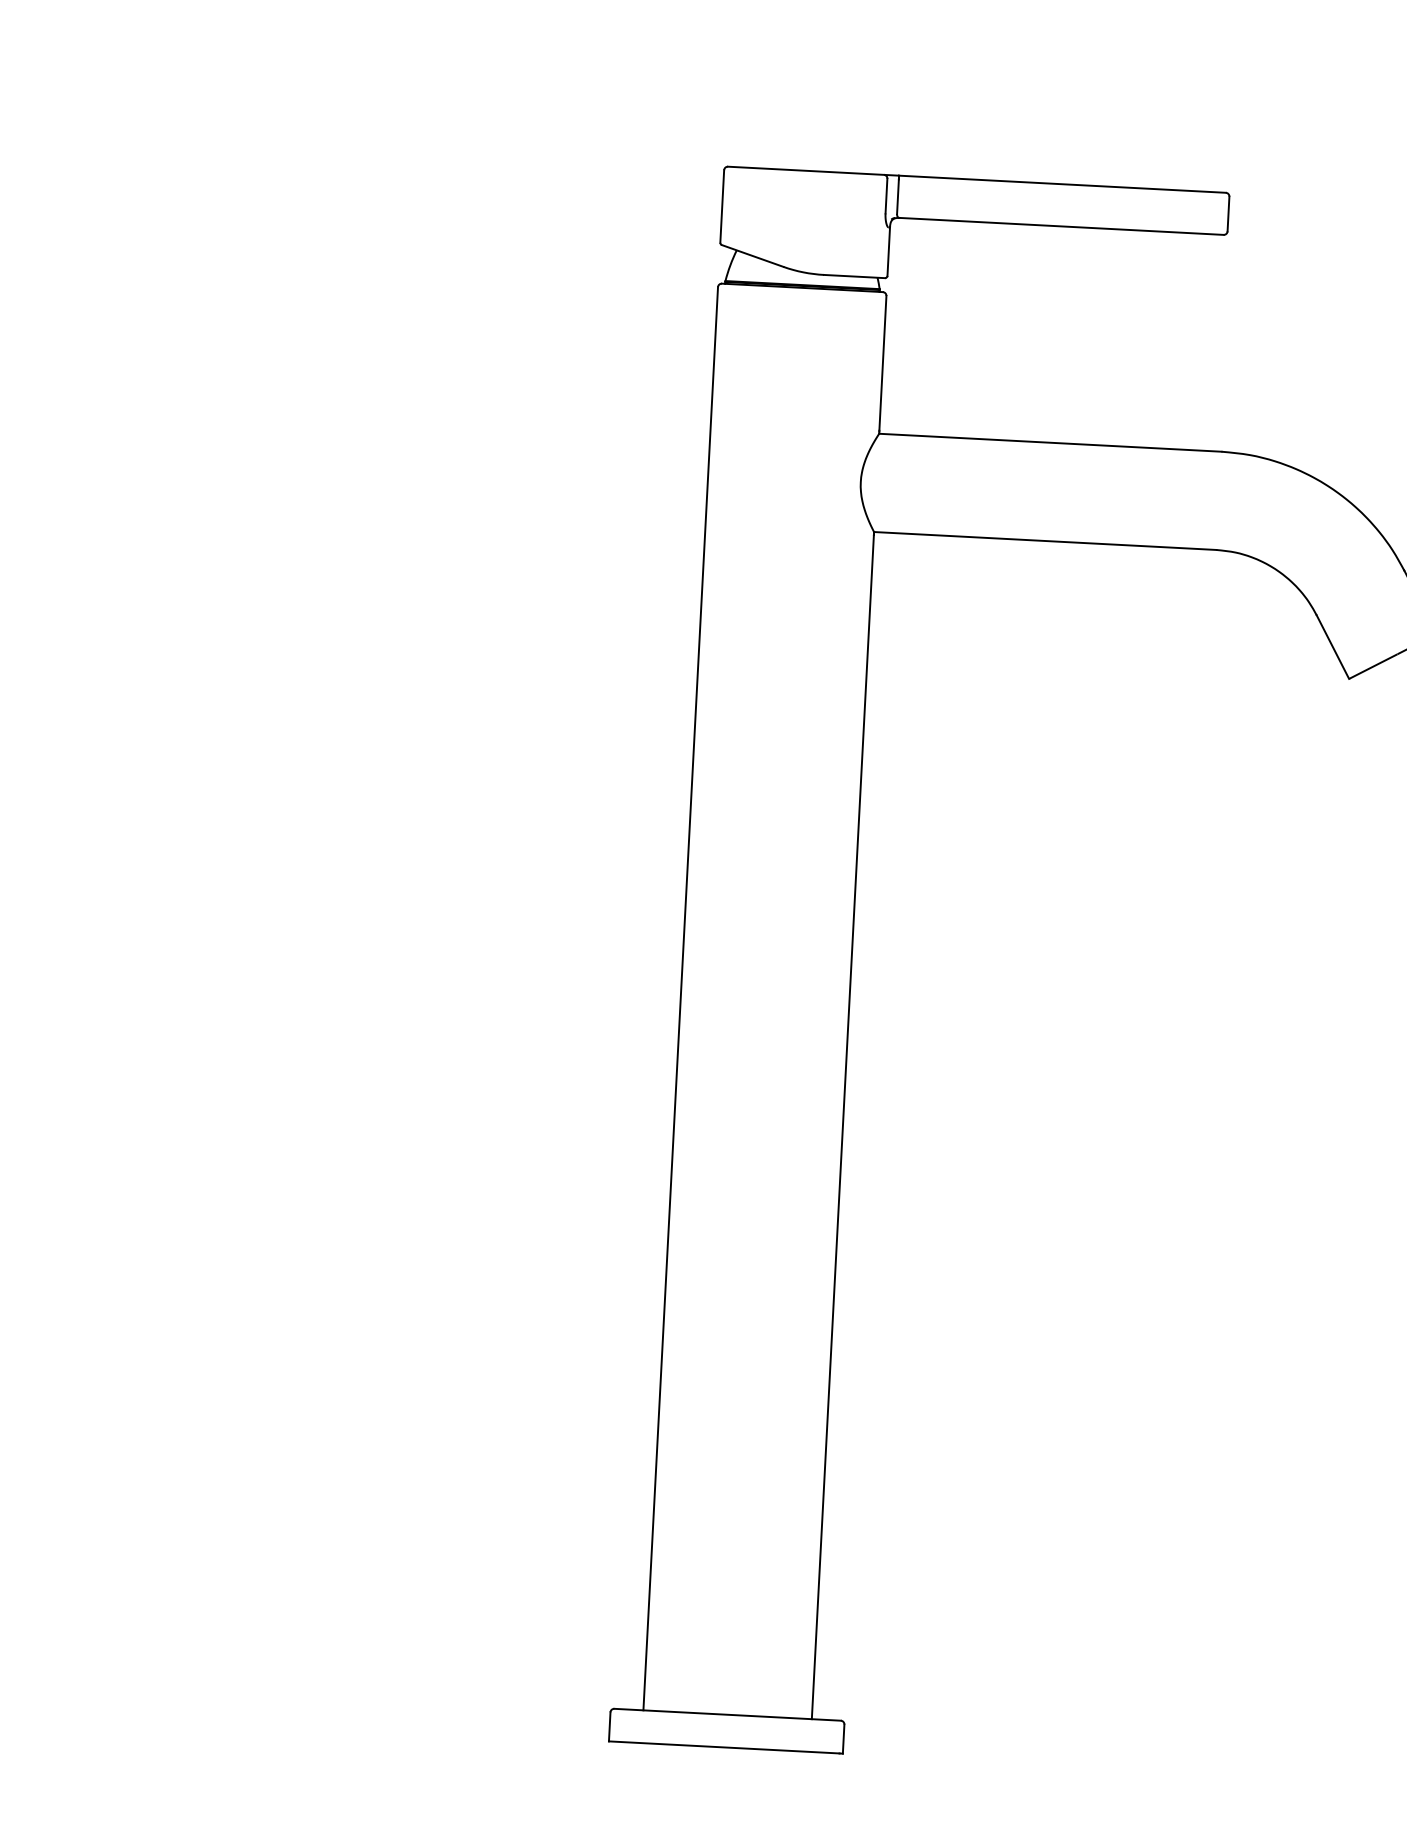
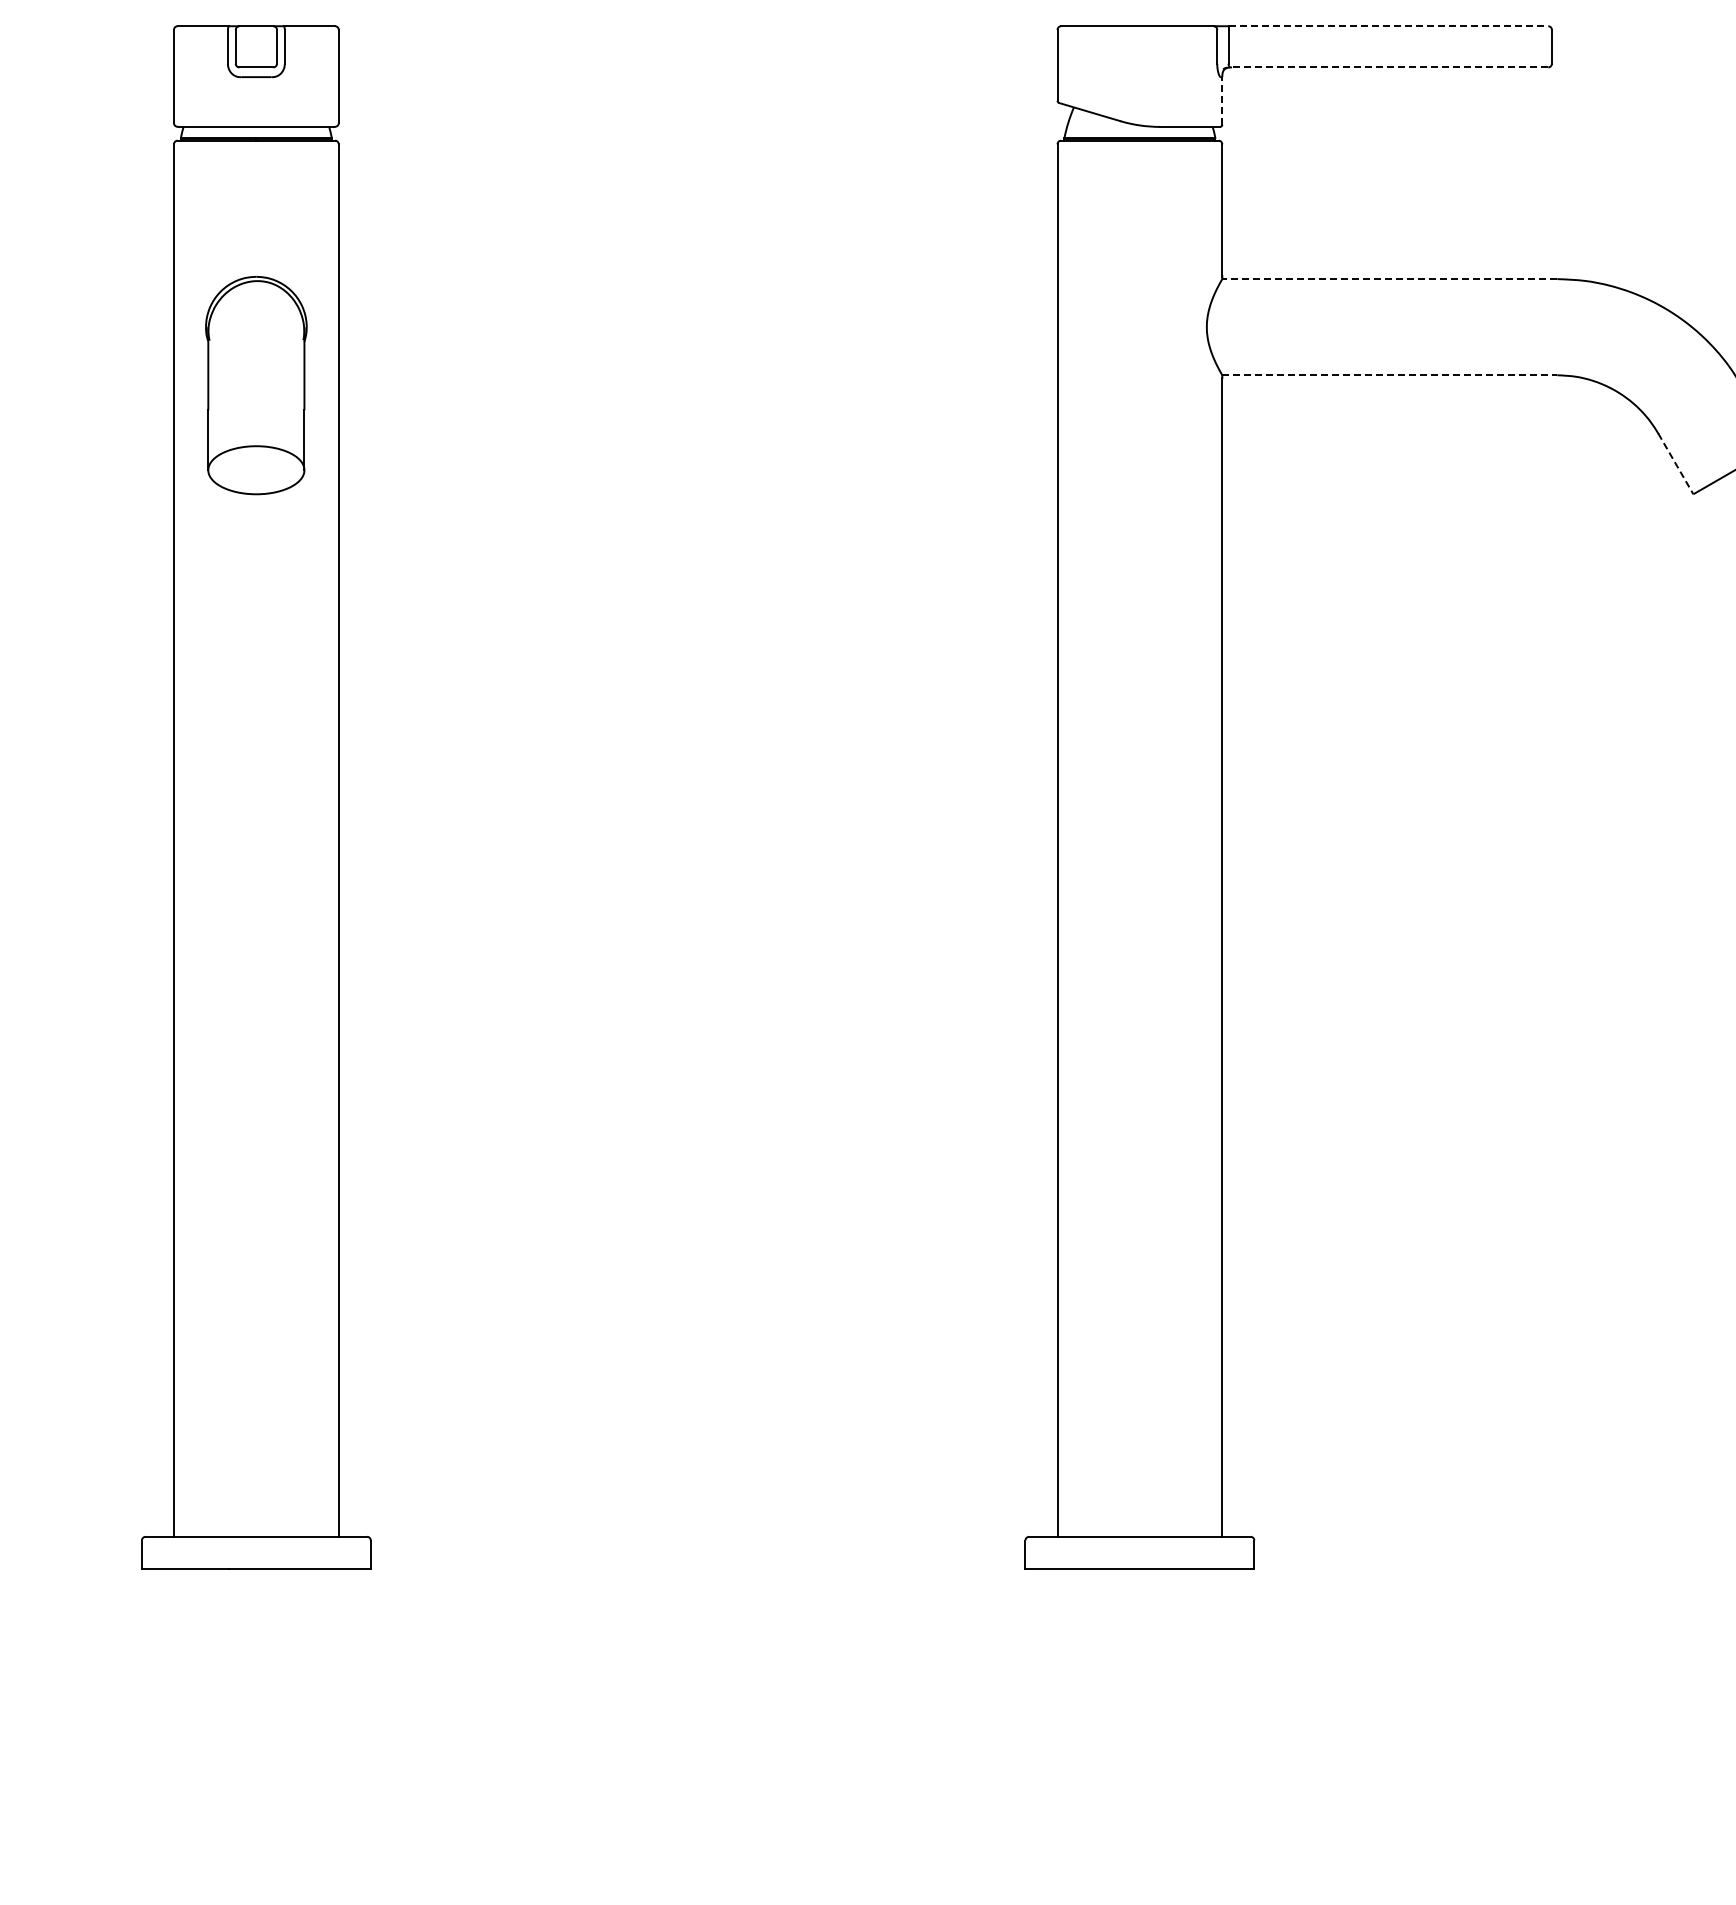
line: (1062, 184) -> (1388, 26), solid -> dashed
line: (1061, 226) -> (1389, 67), solid -> dashed
line: (888, 251) -> (1222, 100), solid -> dashed
line: (1050, 443) -> (1389, 279), solid -> dashed
line: (1045, 541) -> (1390, 375), solid -> dashed
line: (1333, 647) -> (1676, 464), solid -> dashed

